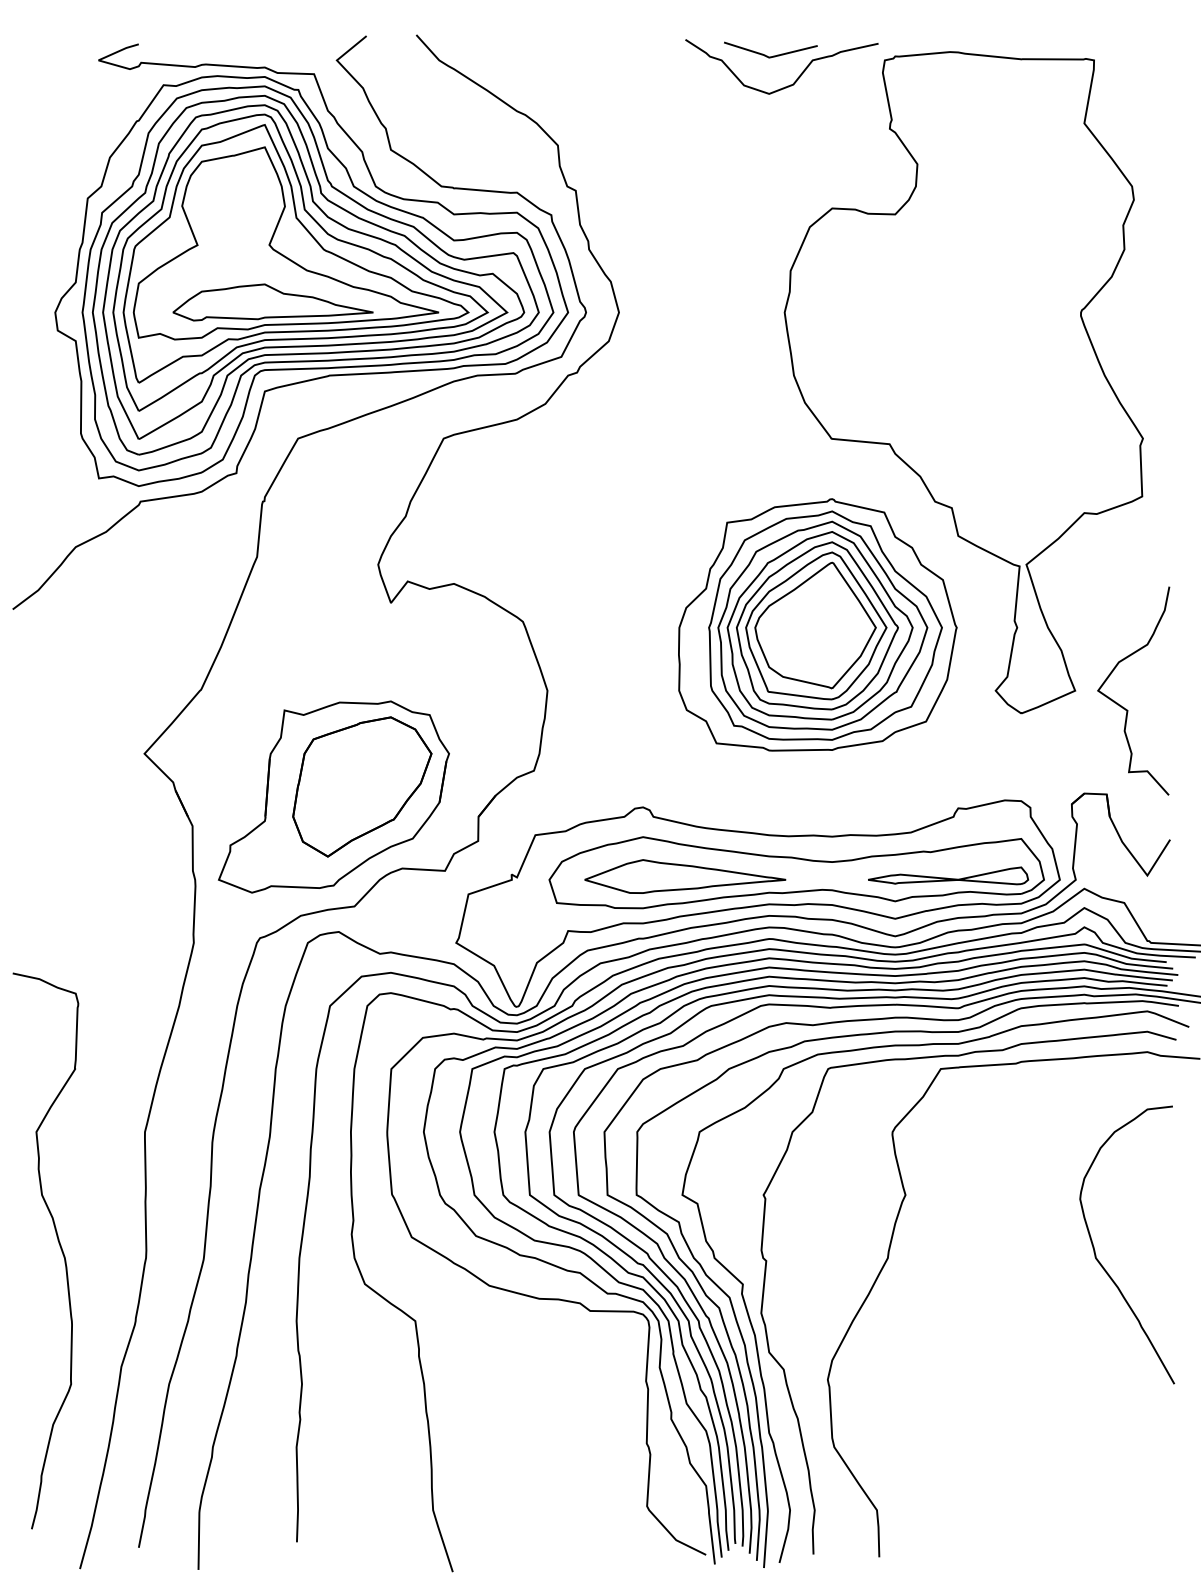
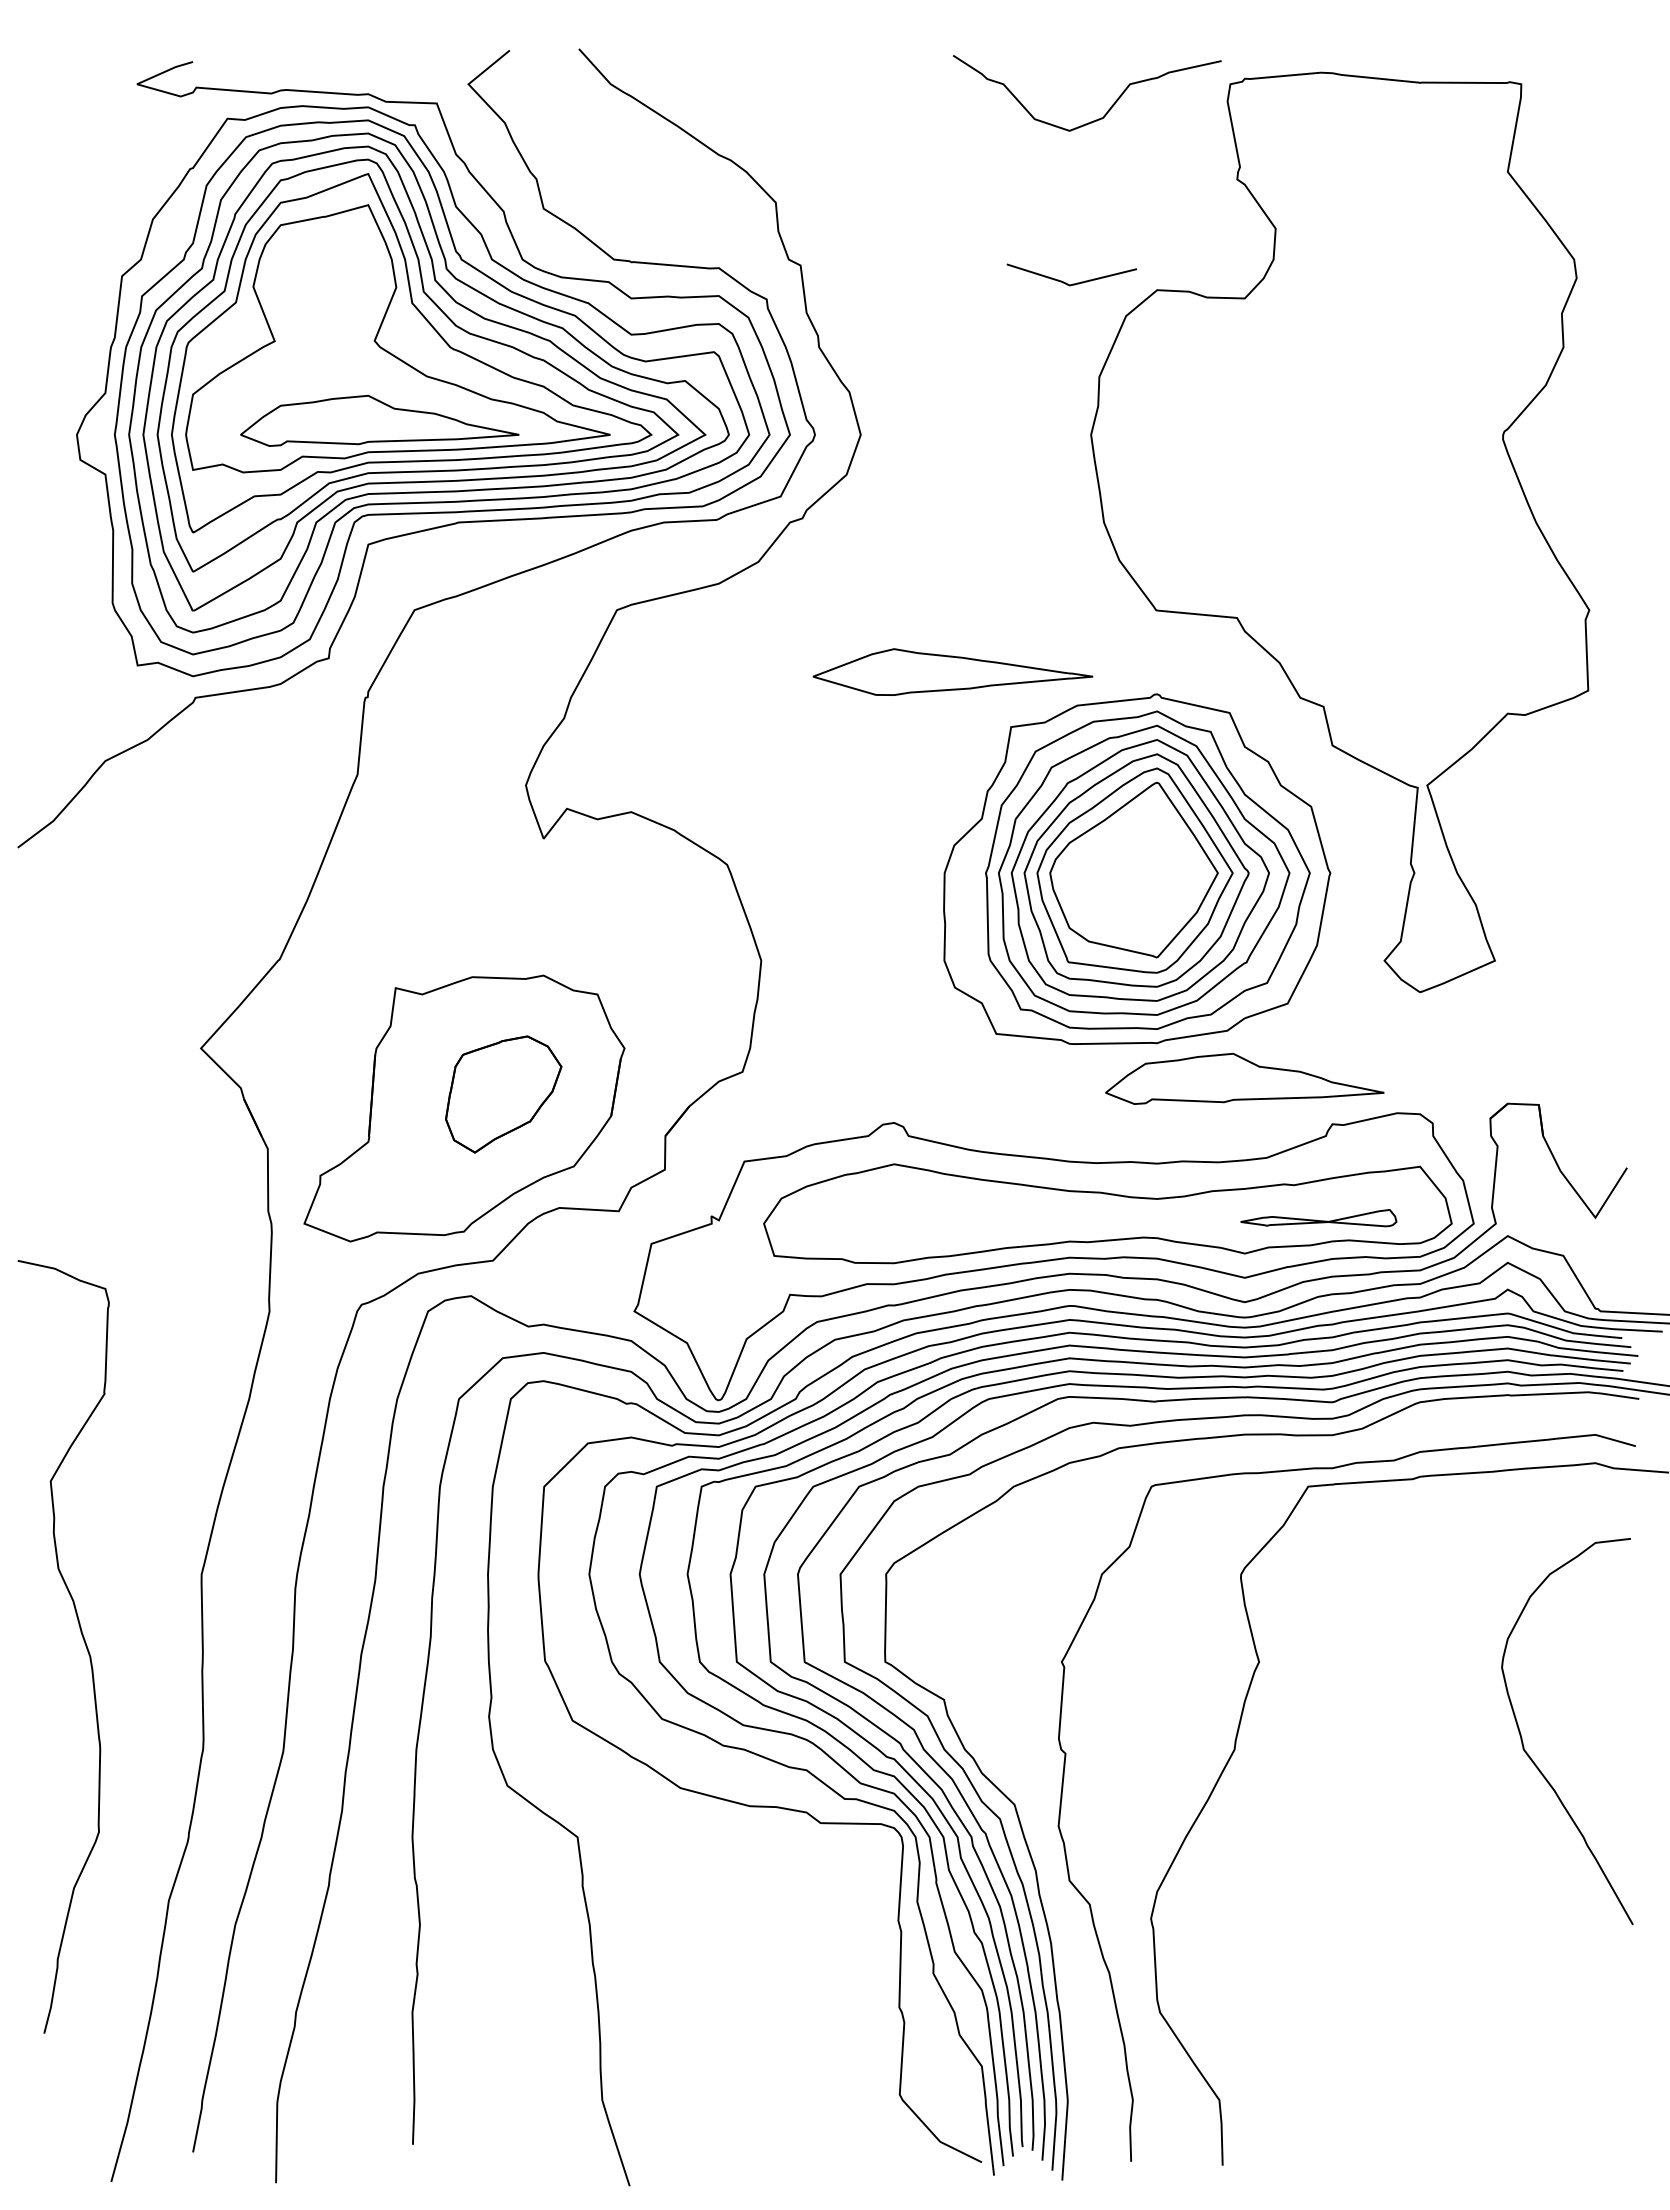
line: (771, 56) -> (1072, 283), moved
curve: (1123, 707) -> (1562, 983), removed
part: (895, 775) -> (1244, 1078), added
part: (362, 786) -> (503, 1094), size x0.6
part: (948, 875) -> (1318, 1217), size x0.7
part: (685, 876) -> (952, 671), moved
curve: (59, 1245) -> (82, 1638), moved
curve: (755, 1334) -> (1050, 1855), removed

